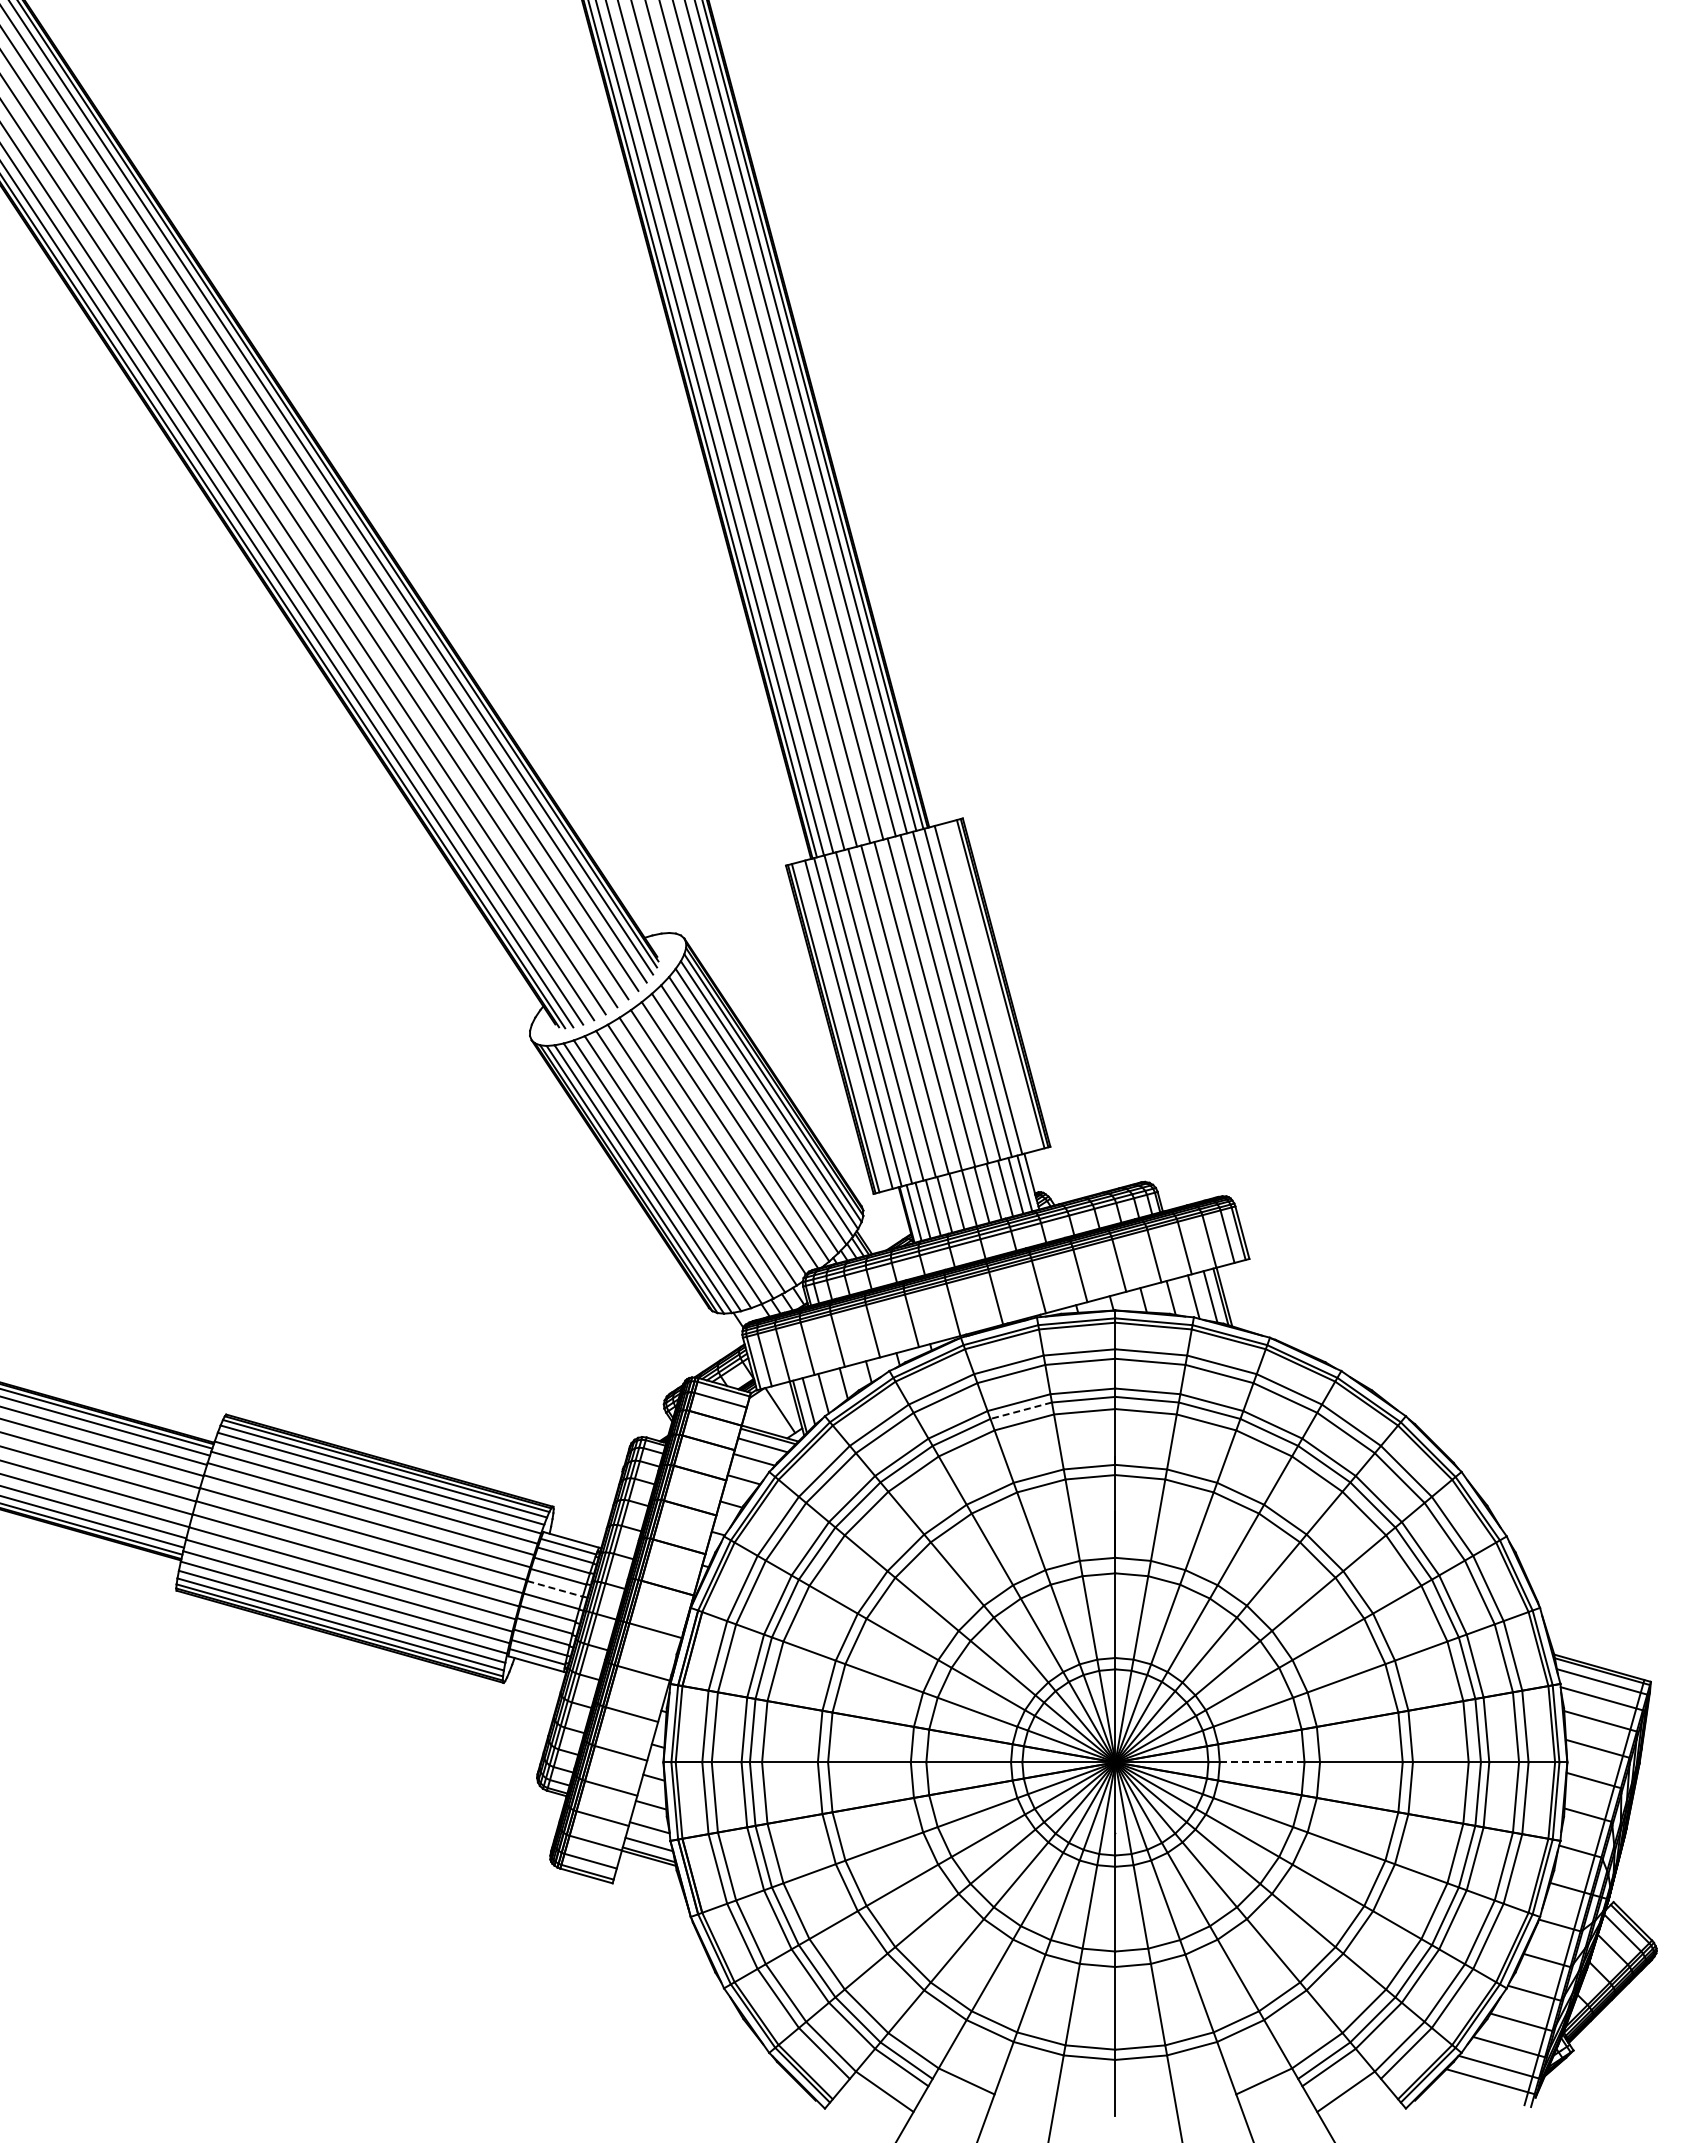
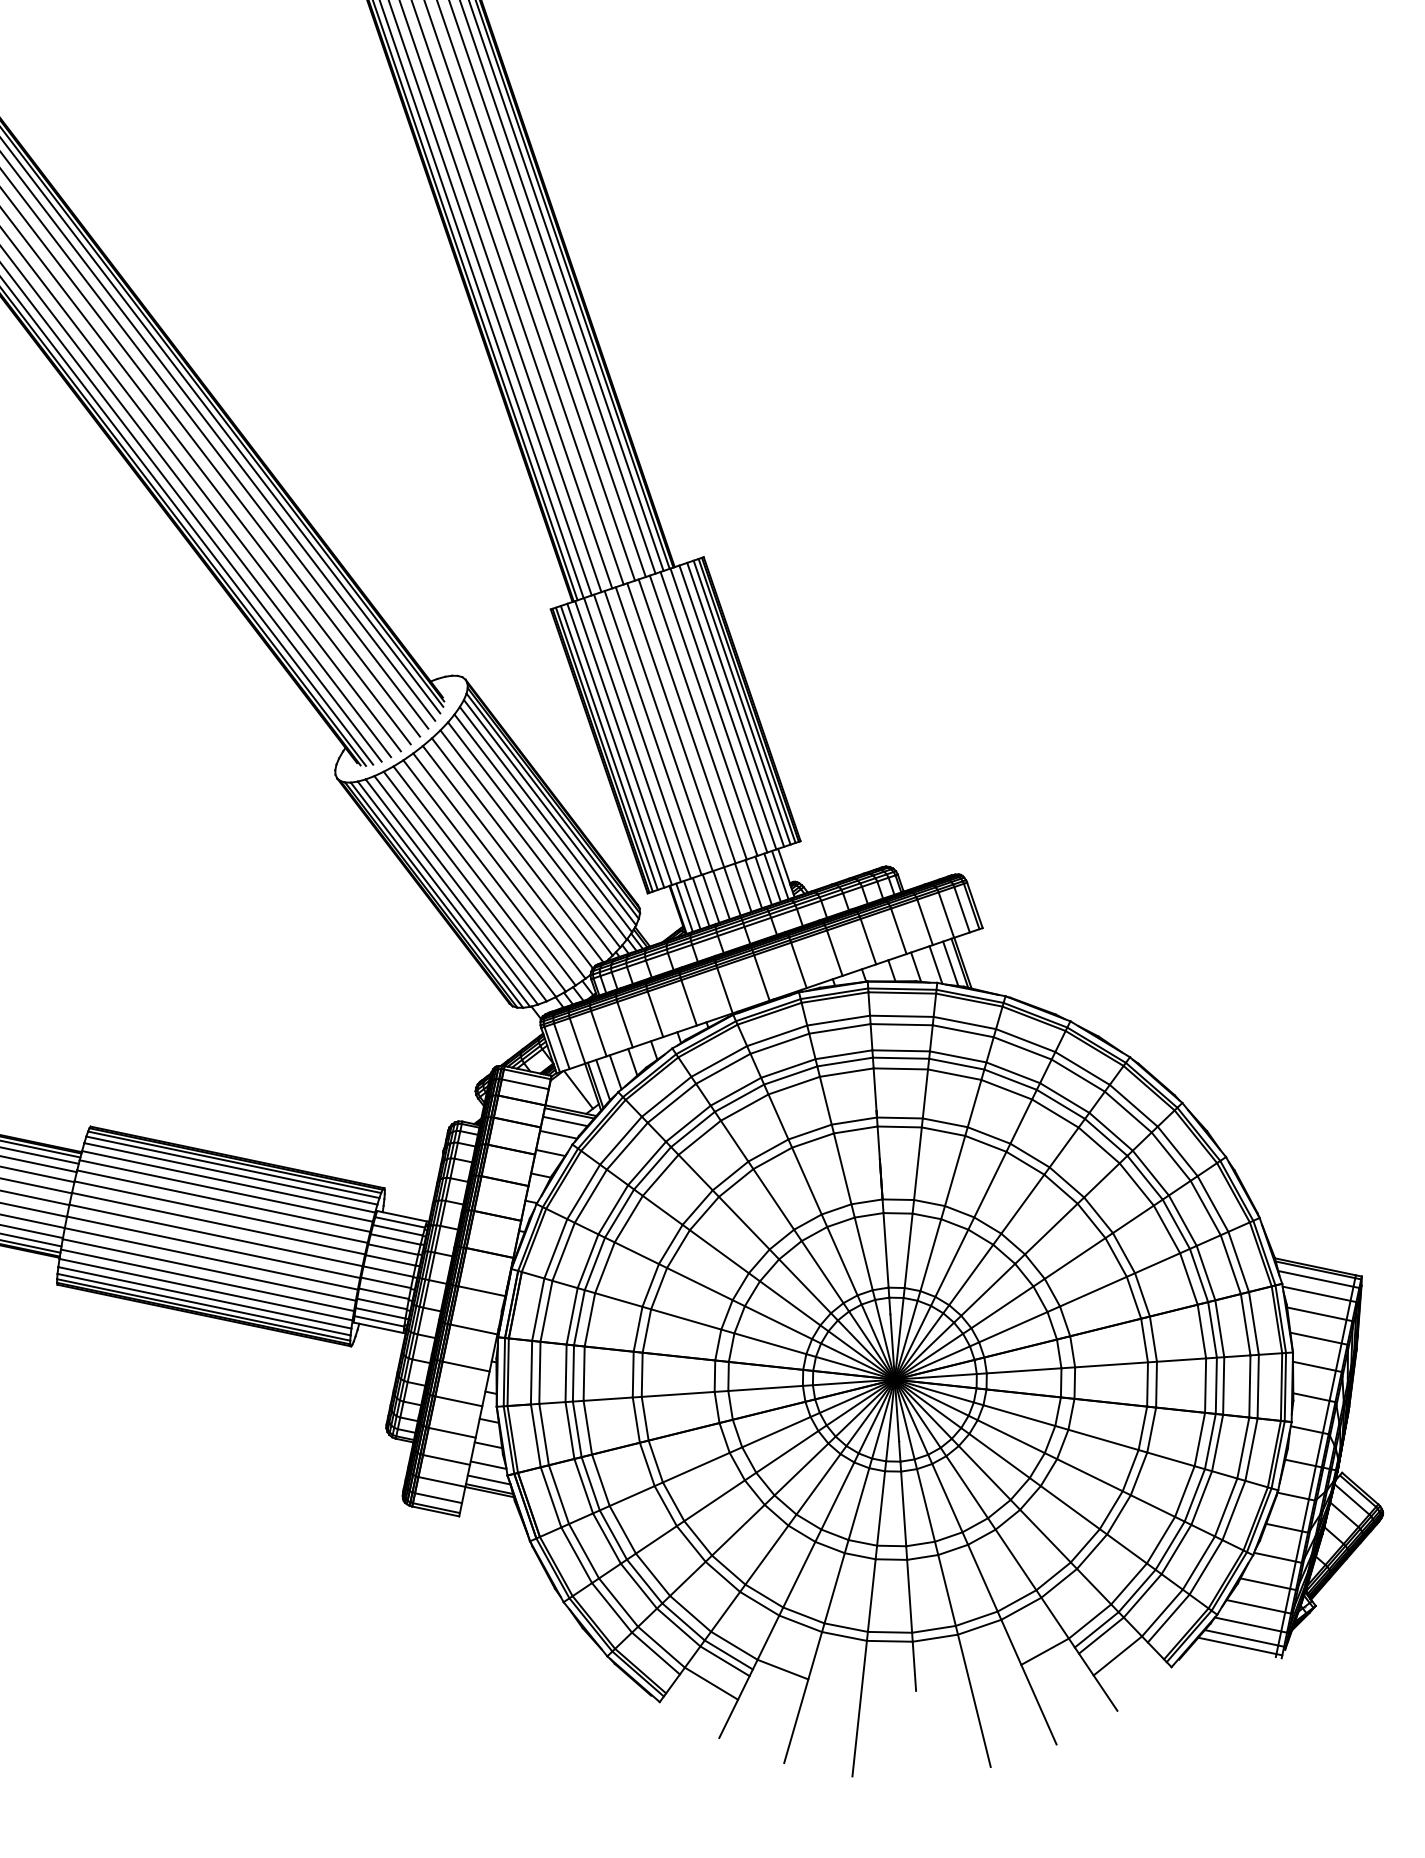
line: (994, 985) -> (741, 702), added
line: (987, 987) -> (735, 704), added
line: (841, 1026) -> (609, 747), added
line: (1021, 1410) -> (791, 1075), dashed -> solid
line: (555, 1588) -> (391, 1260), dashed -> solid
line: (1262, 1762) -> (1024, 1370), dashed -> solid
line: (1484, 2090) -> (1239, 1646), added

